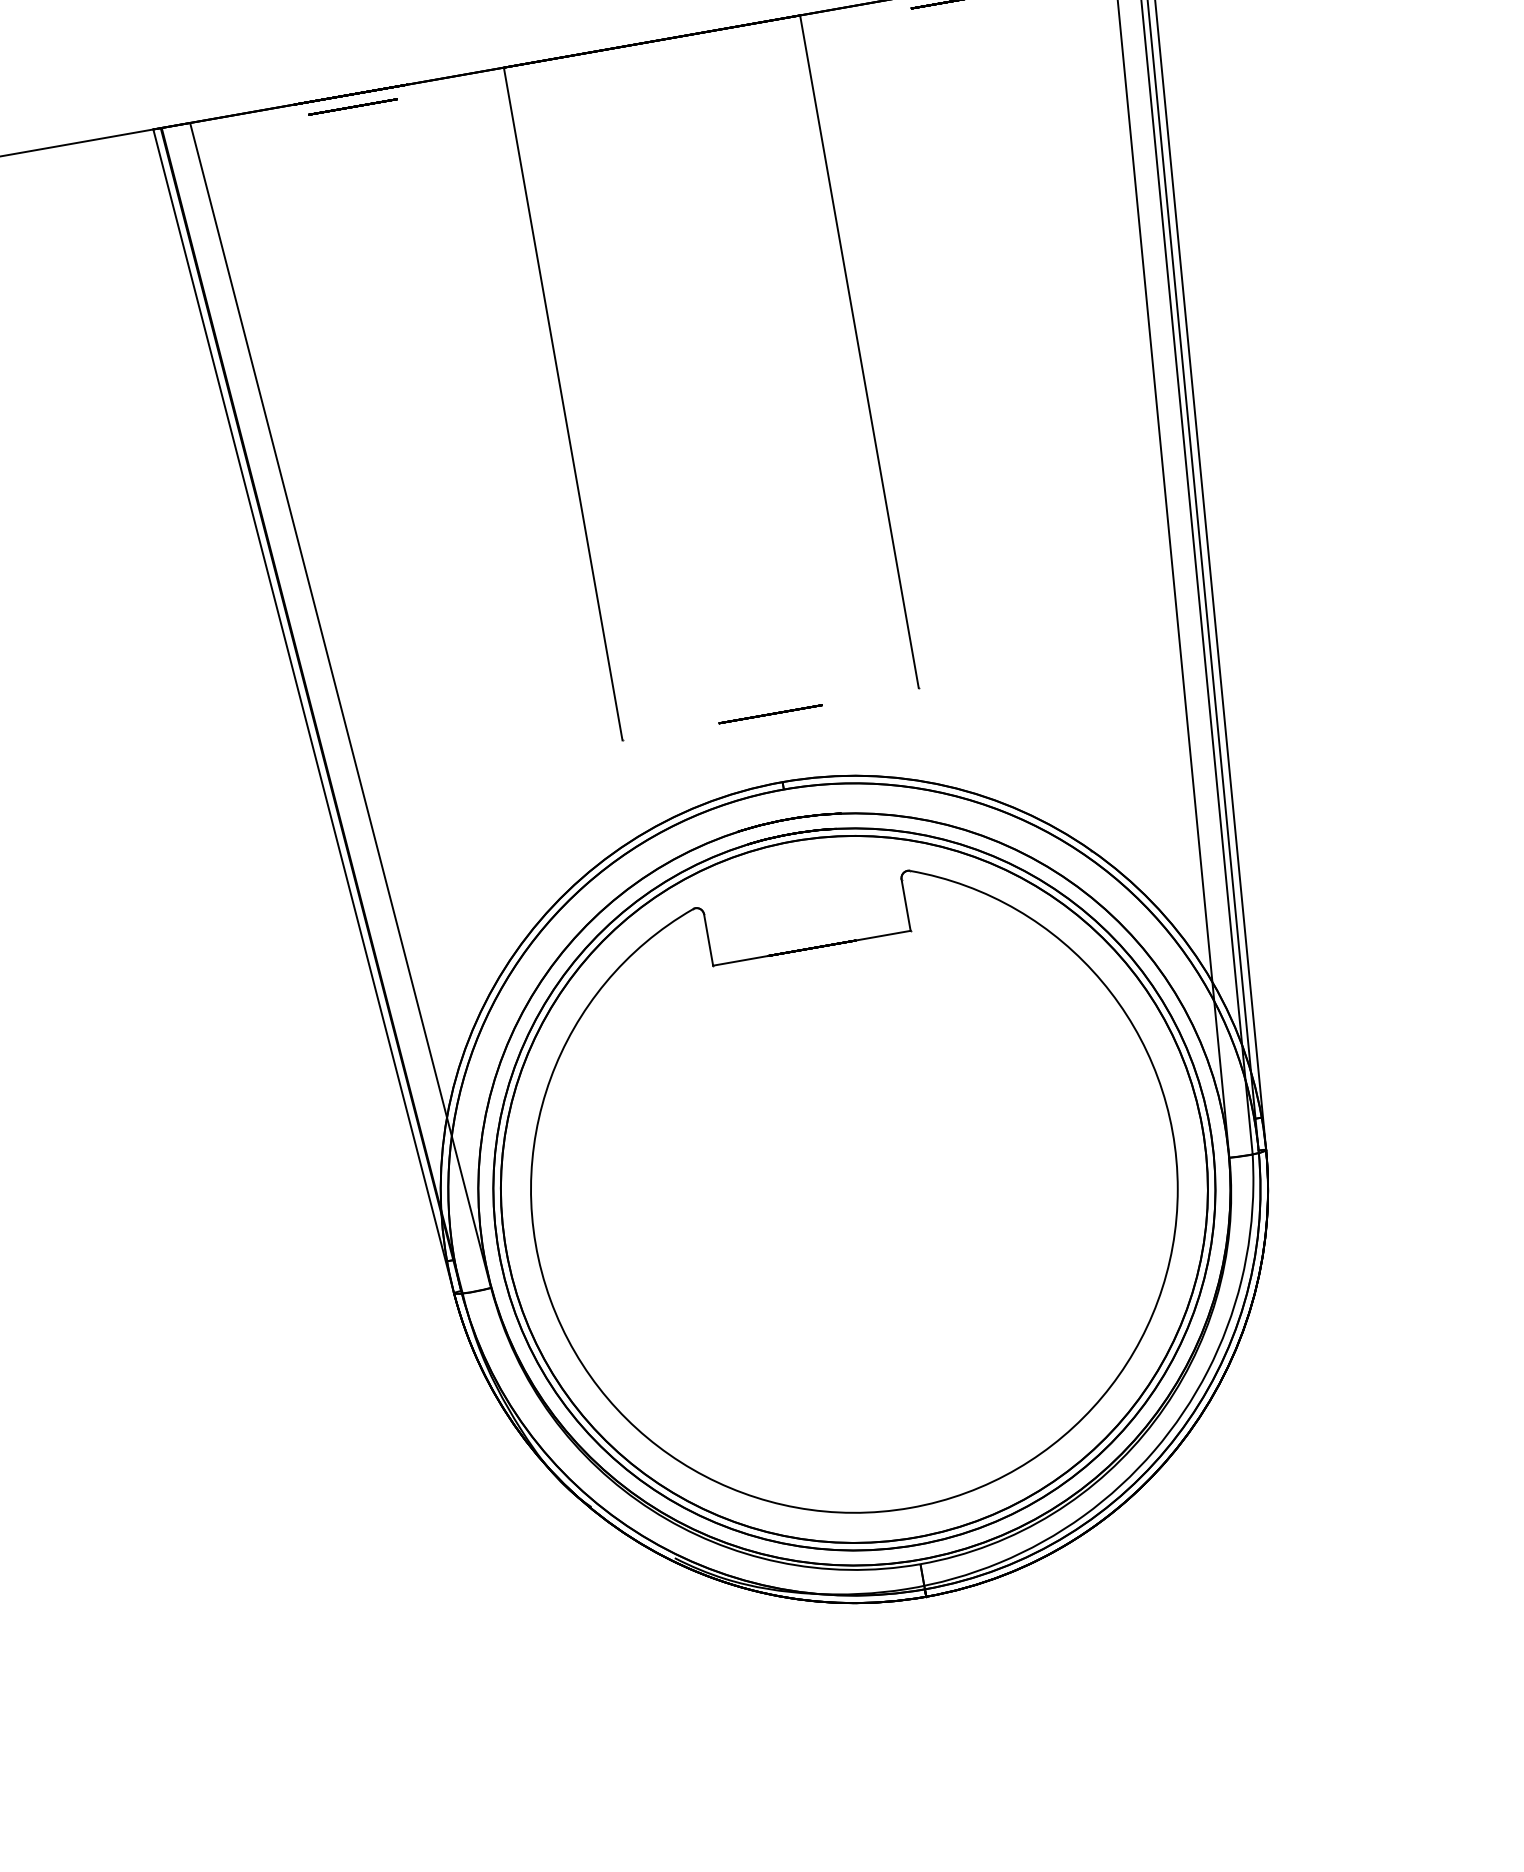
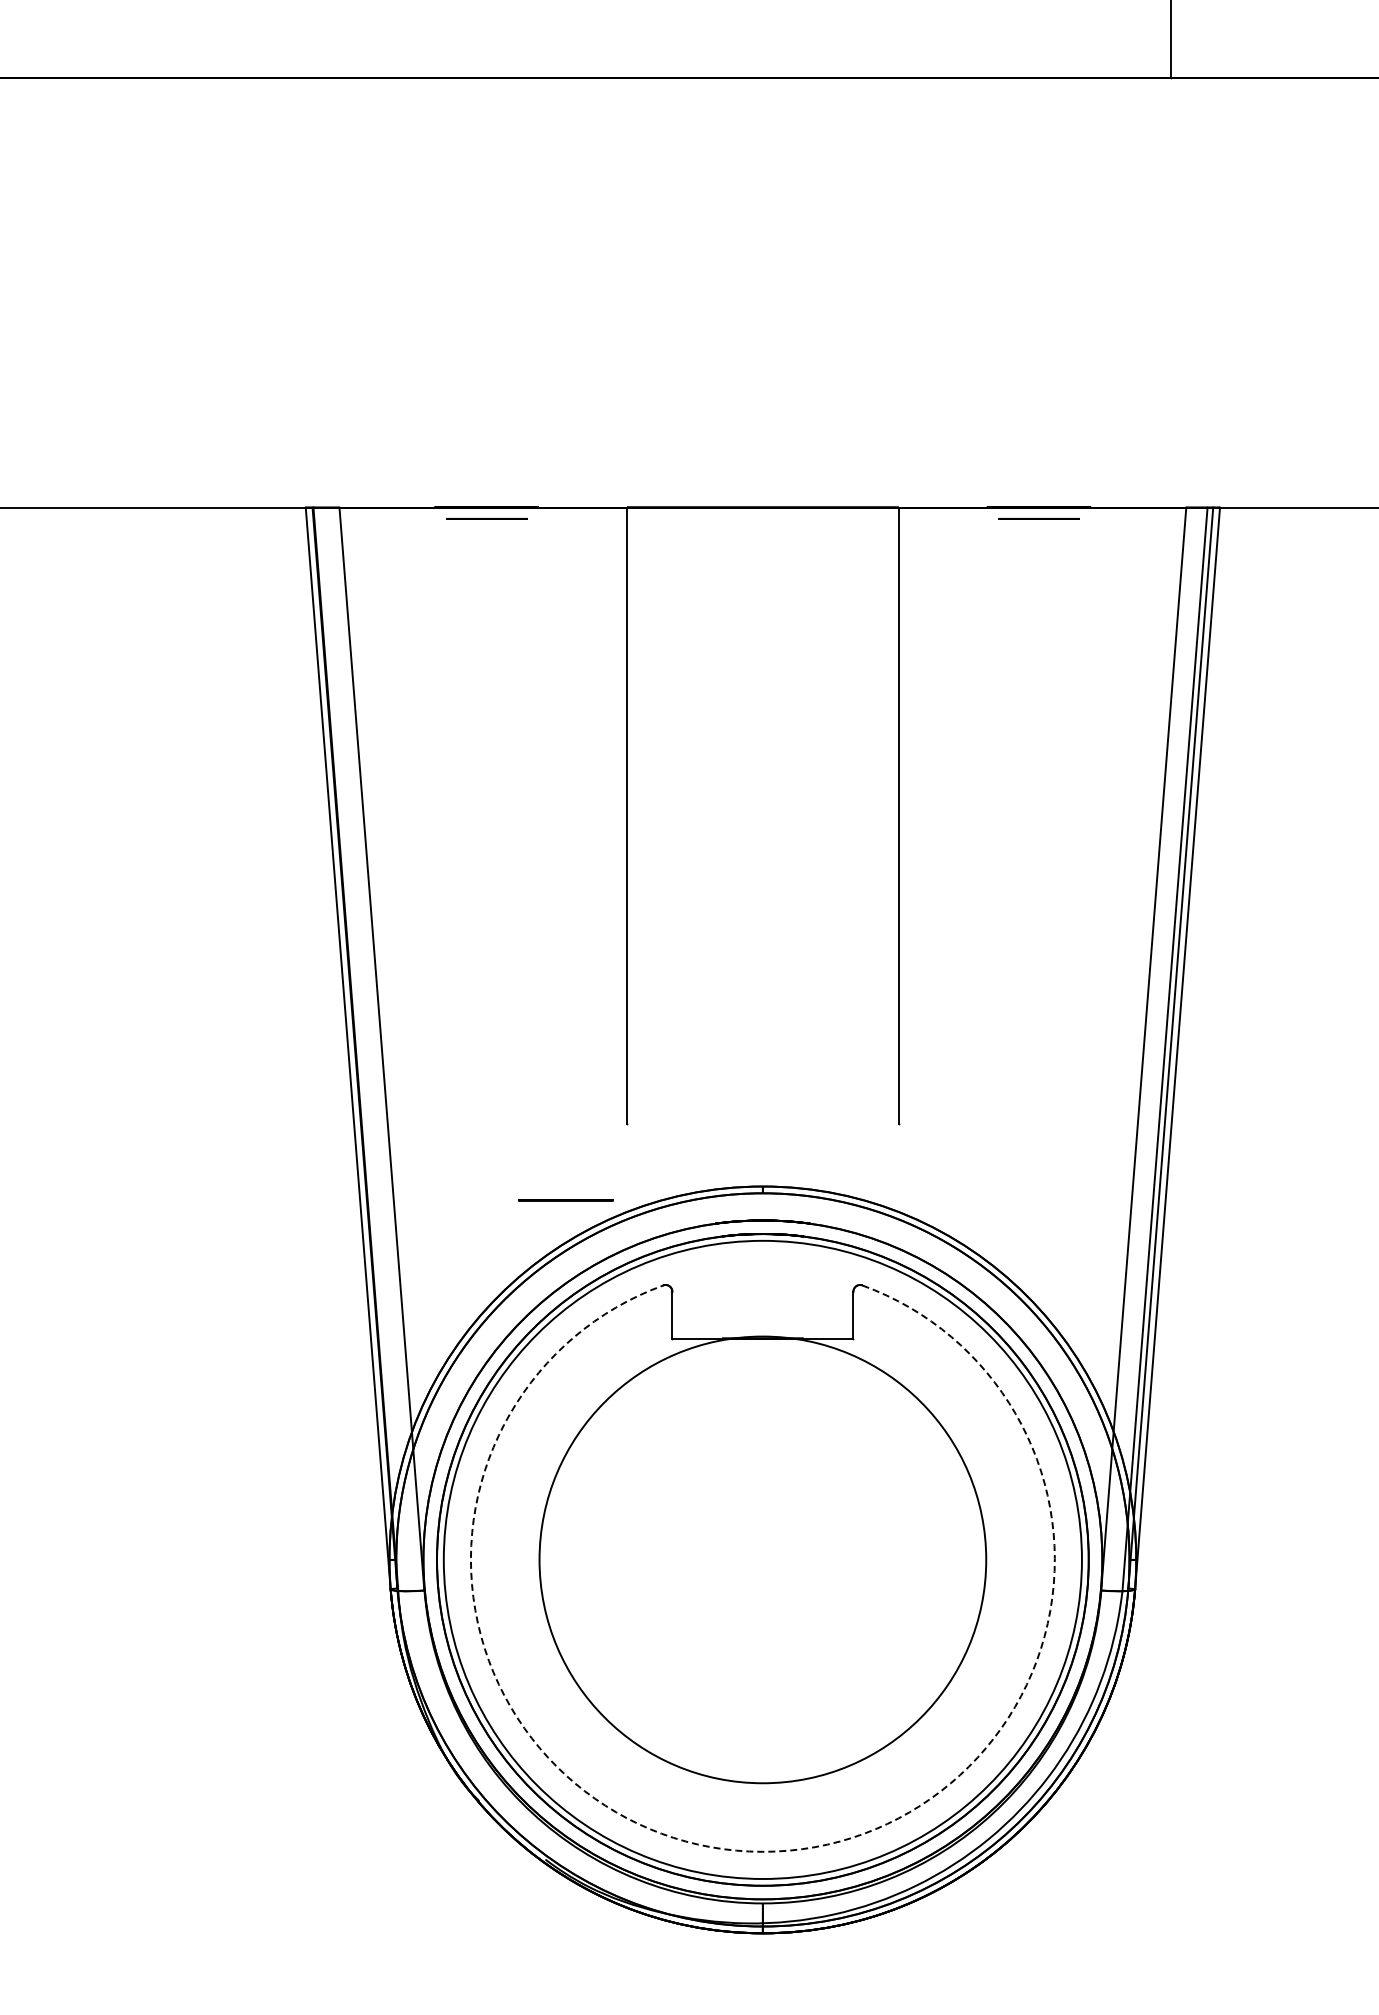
line: (770, 714) -> (565, 1200), moved
circle: (853, 1189) -> (762, 1559), size x0.7
arc: (910, 1507) -> (762, 1851), solid -> dashed

